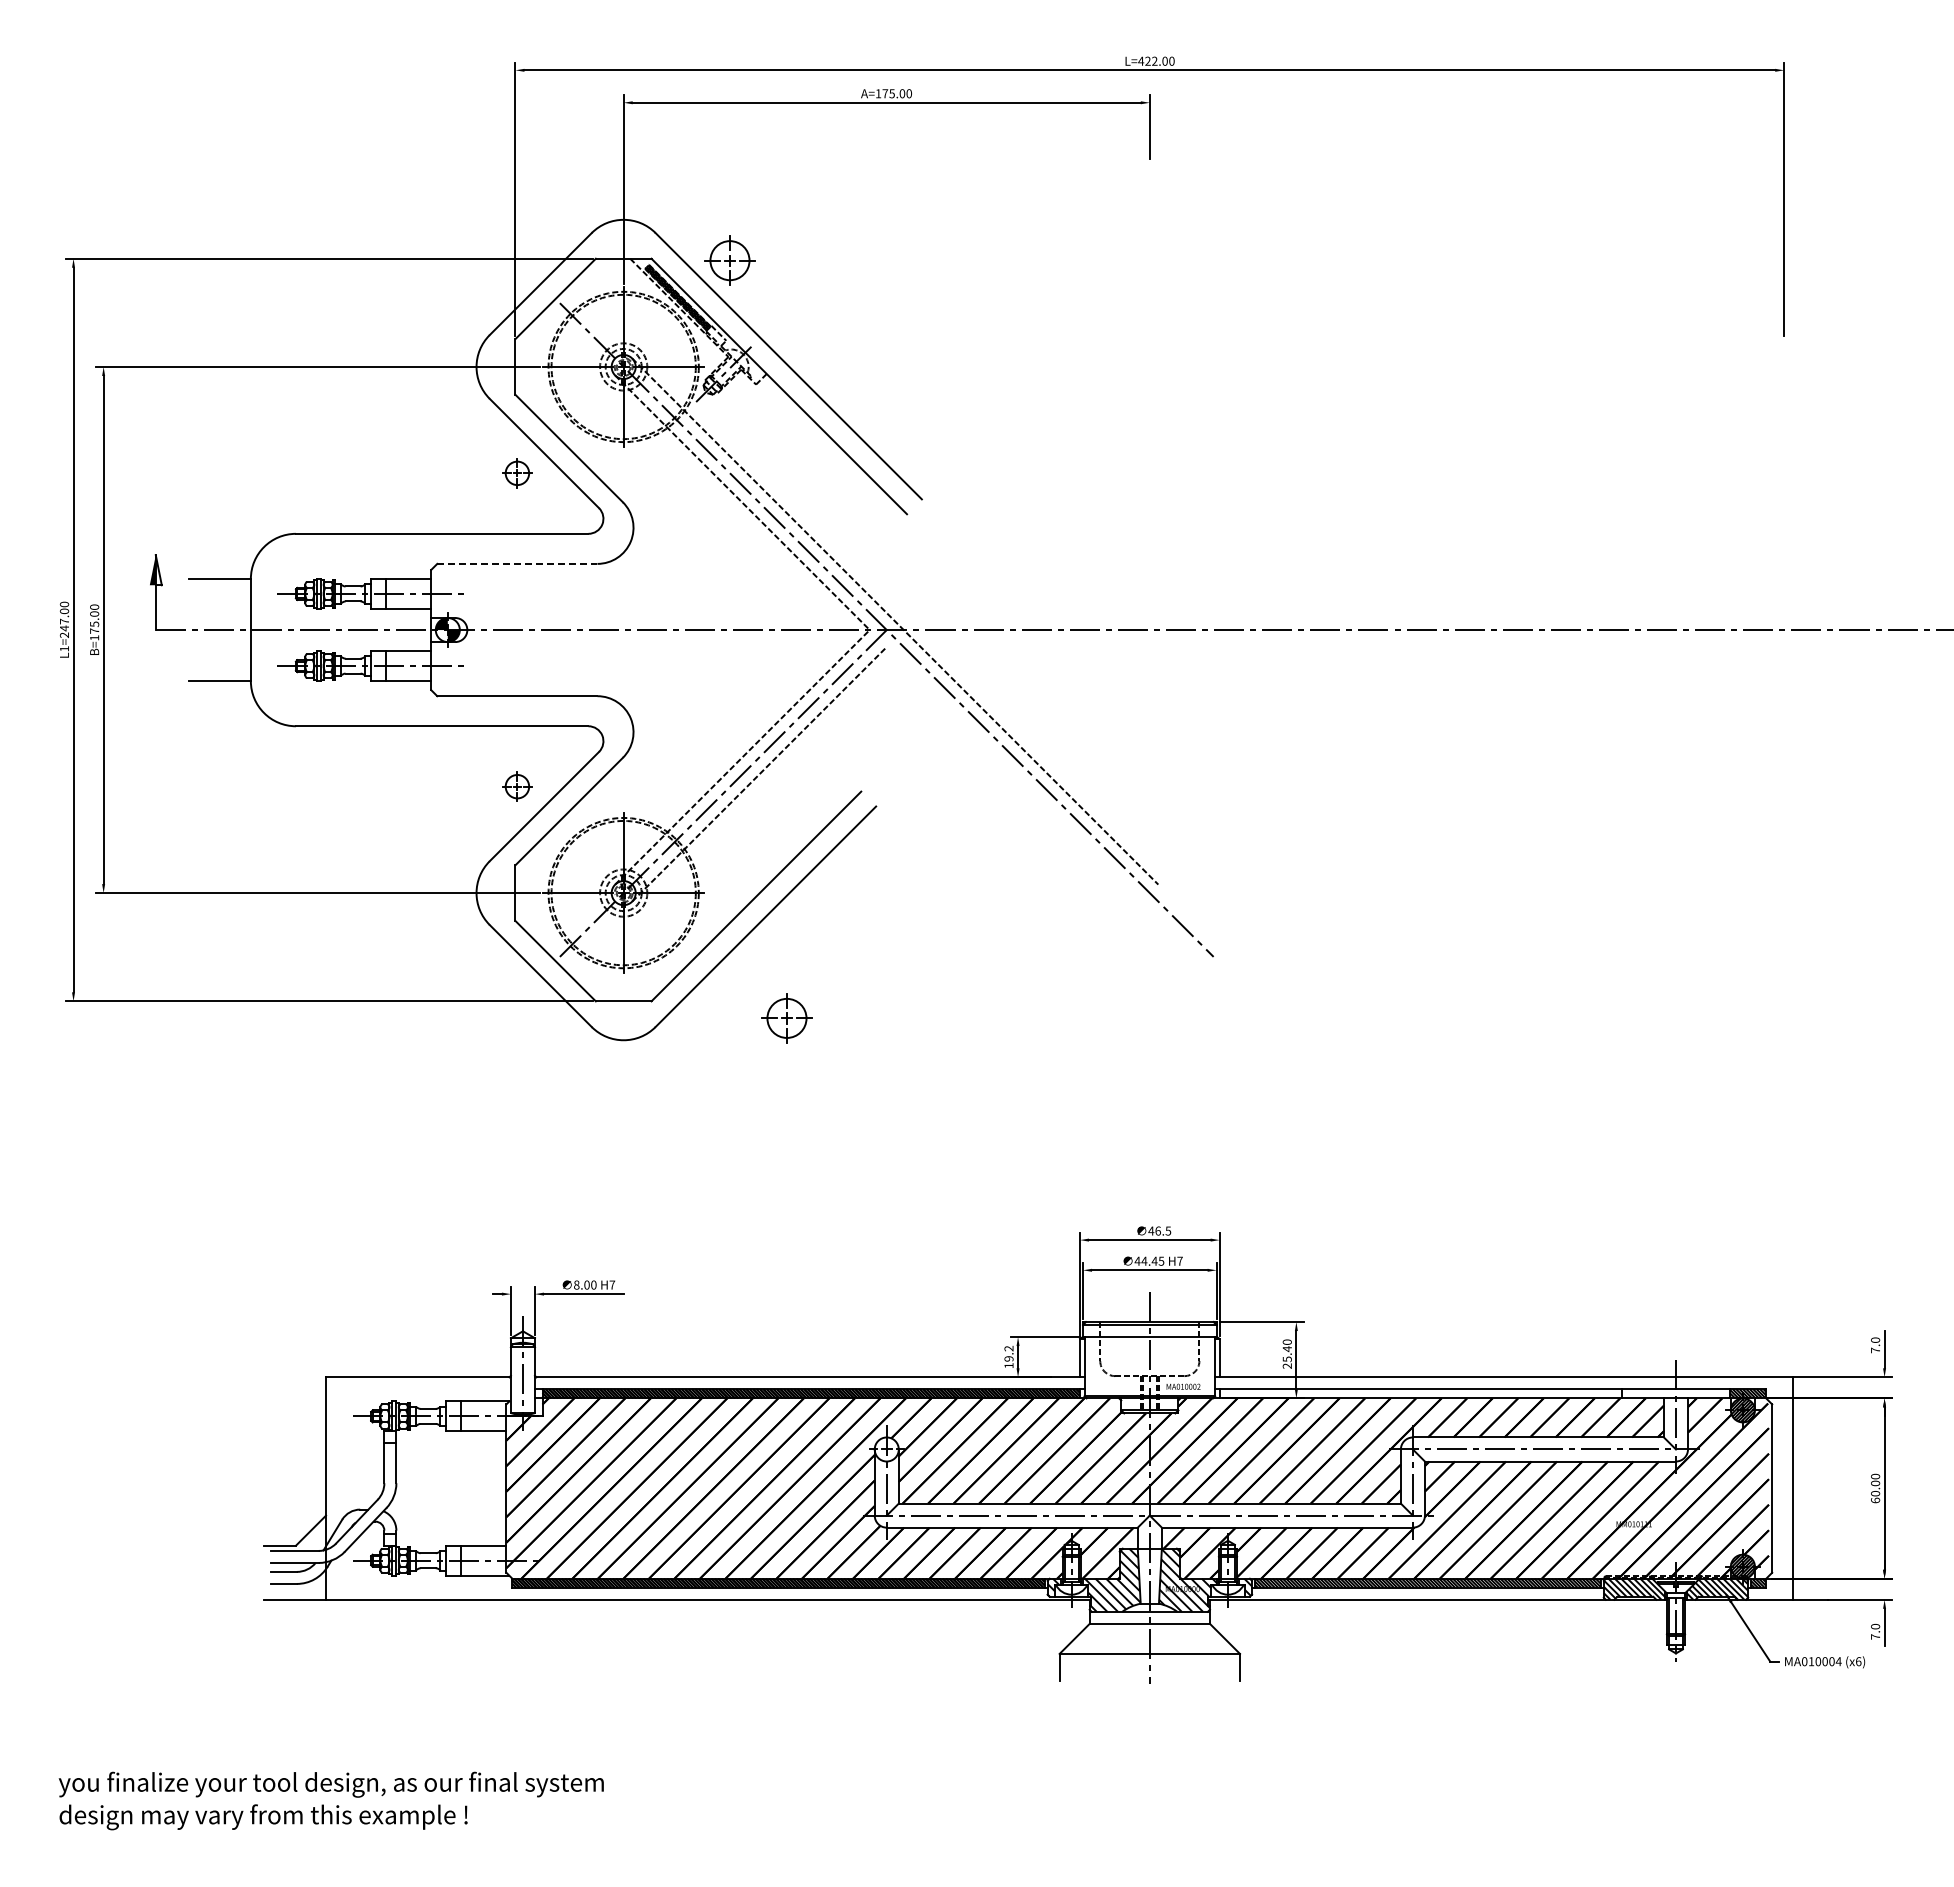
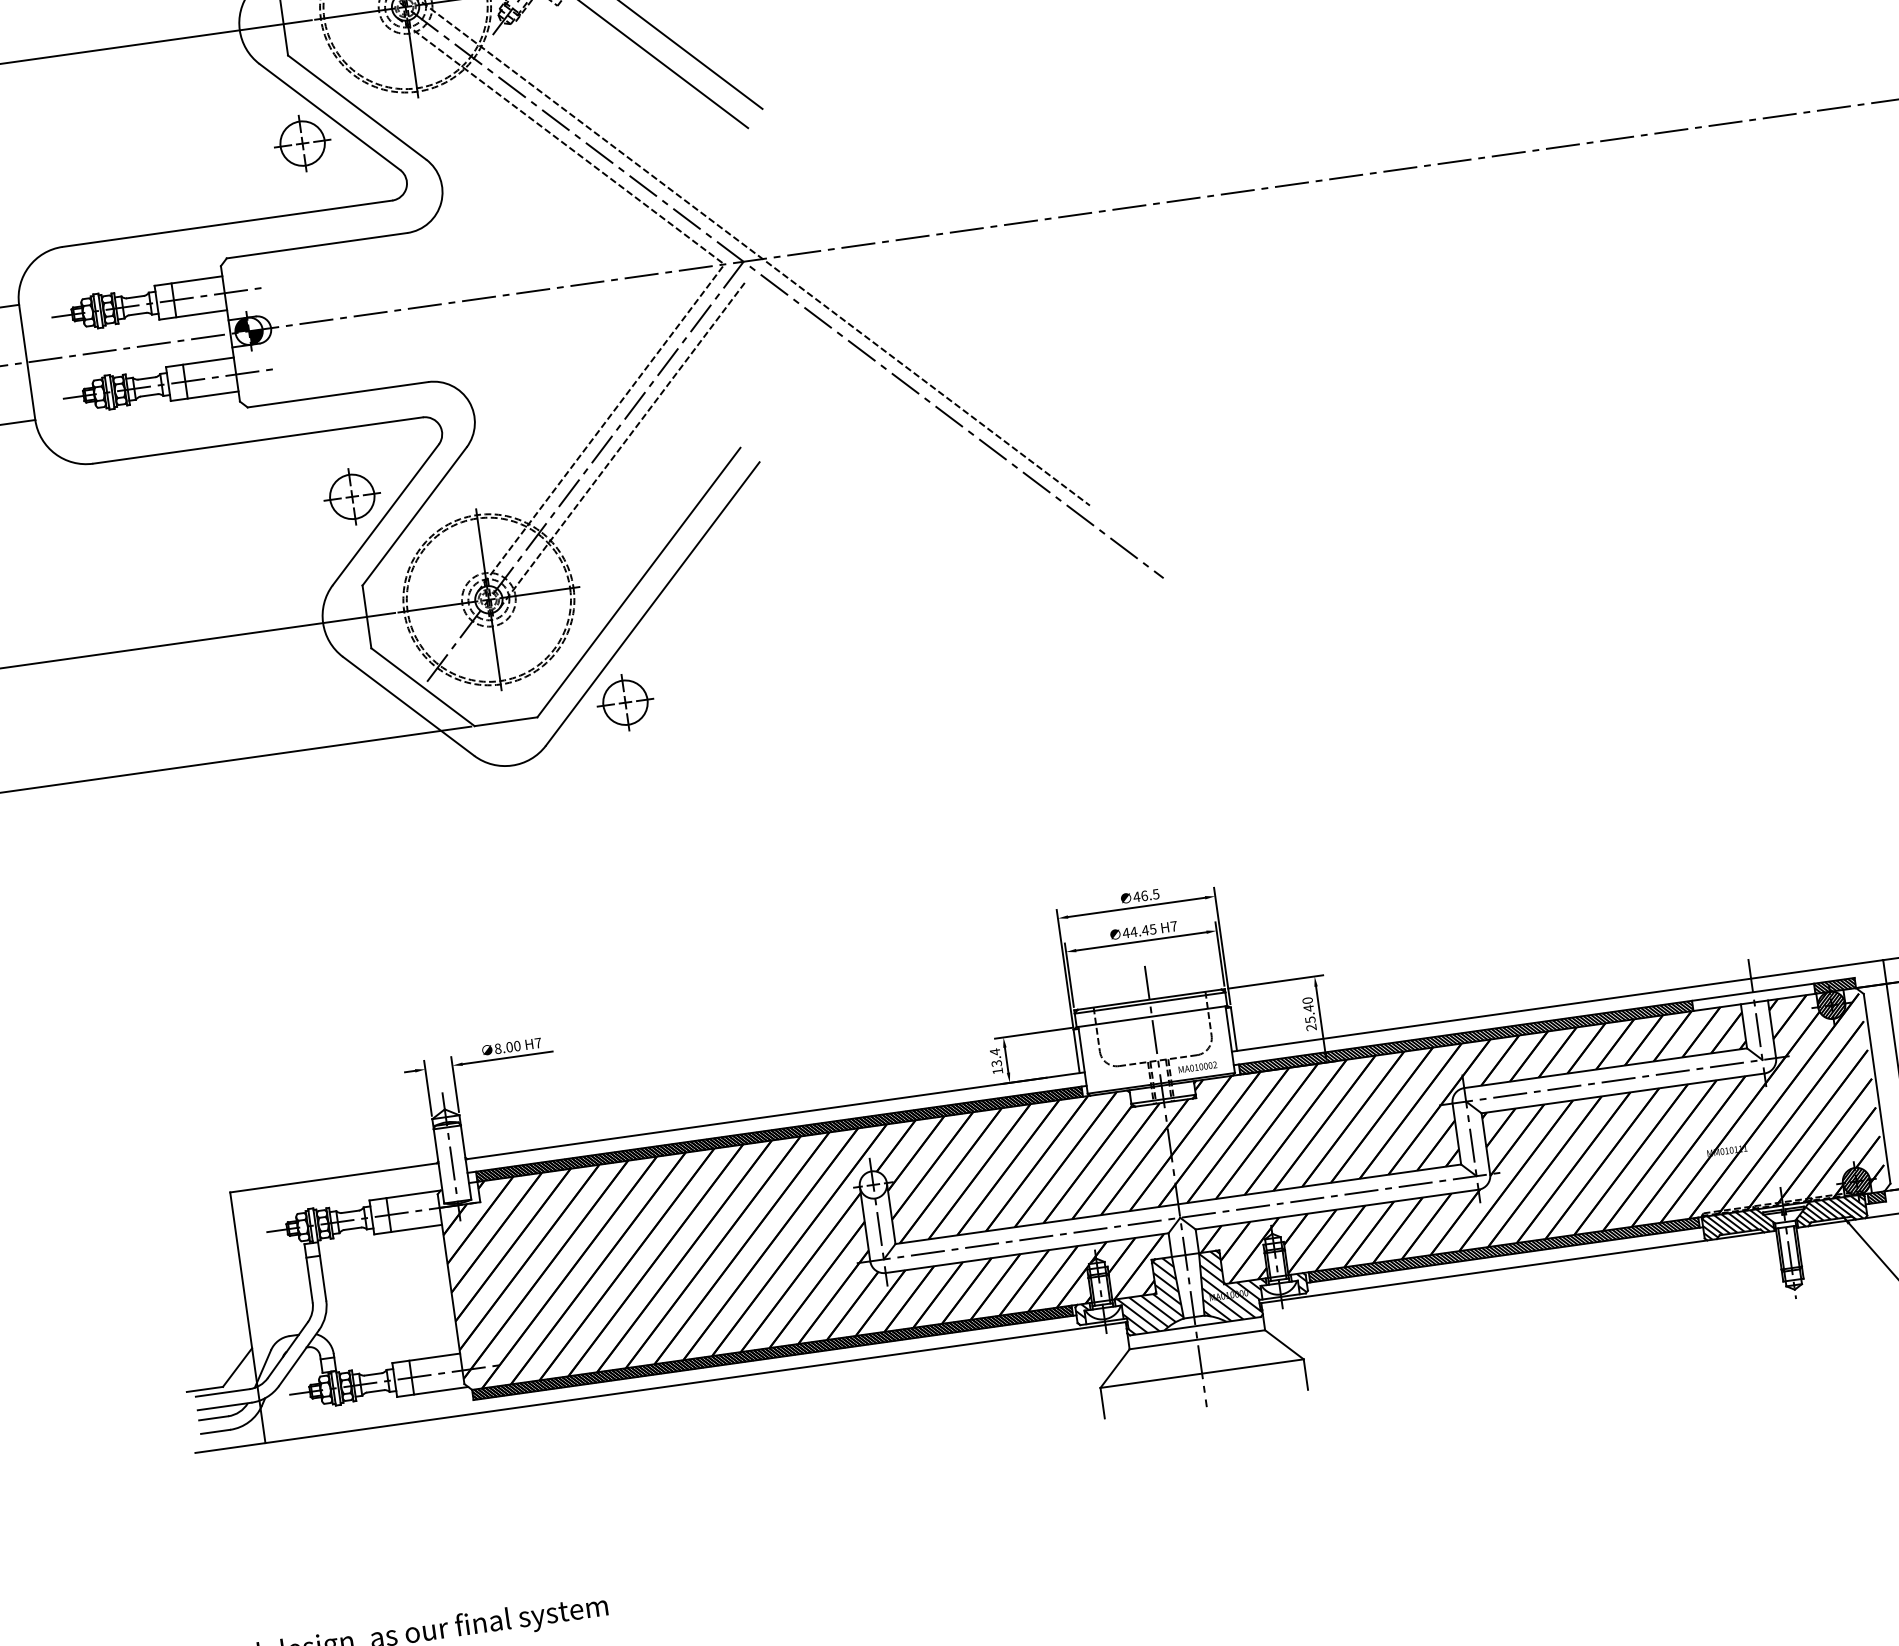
part: (517, 473) -> (302, 143), size x1.67
line: (517, 563) -> (317, 245), dashed -> solid
part: (517, 786) -> (352, 496), size x1.67
part: (786, 1018) -> (624, 702), moved
text: (1008, 1353) -> (995, 1057), 19.2 -> 13.4
hatch: (1420, 1393) -> (1465, 1037), added

